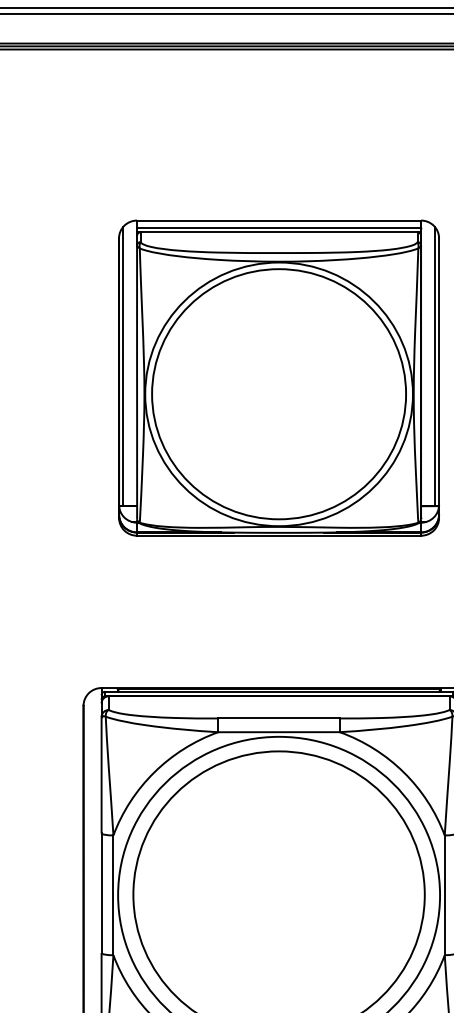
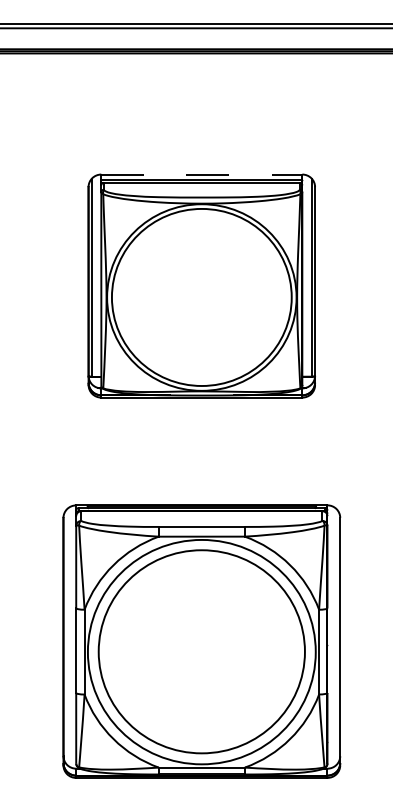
line: (278, 220) -> (201, 174), solid -> dashed

